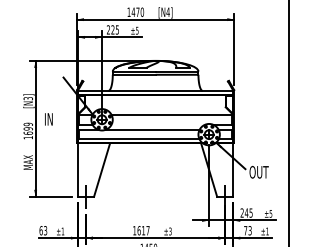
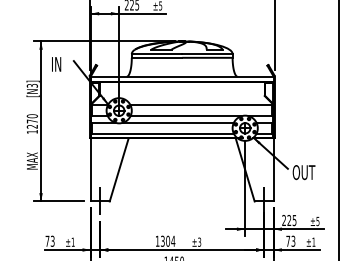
text: (48, 119) -> (56, 64), moved
line: (158, 124) -> (185, 116), added
text: (28, 128) -> (32, 121), 1699 -> 1270
text: (246, 212) -> (289, 219), 245 -> 225
text: (40, 230) -> (46, 241), 63 -> 73
text: (143, 230) -> (167, 241), 1617 -> 1304

